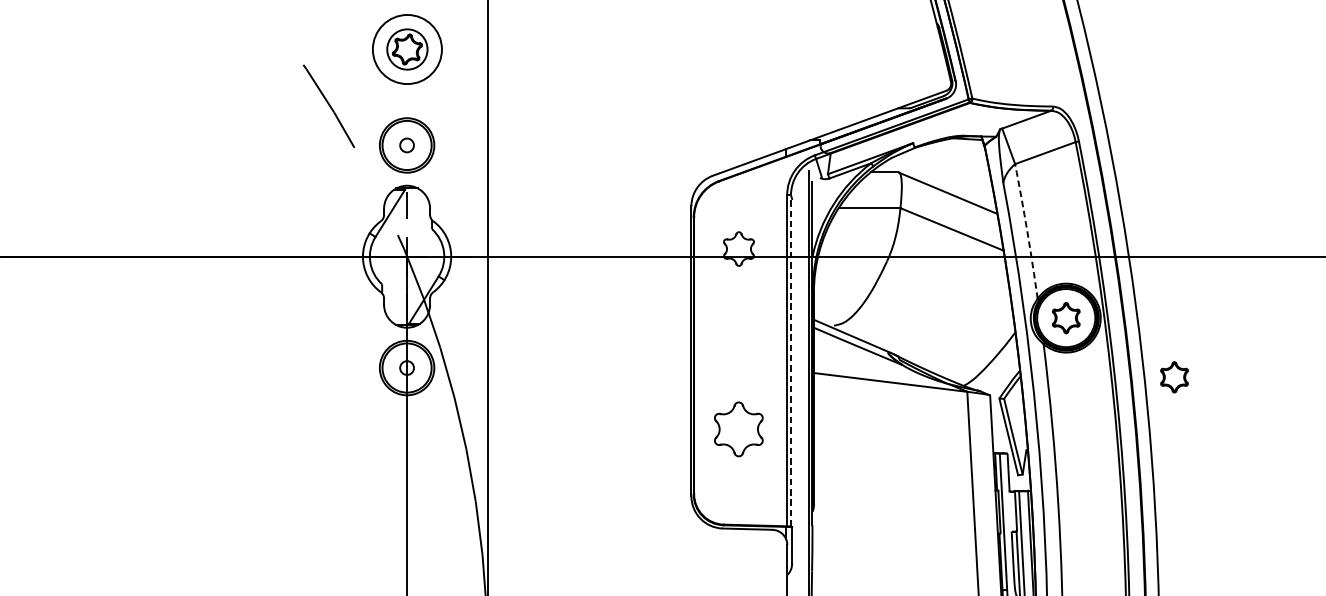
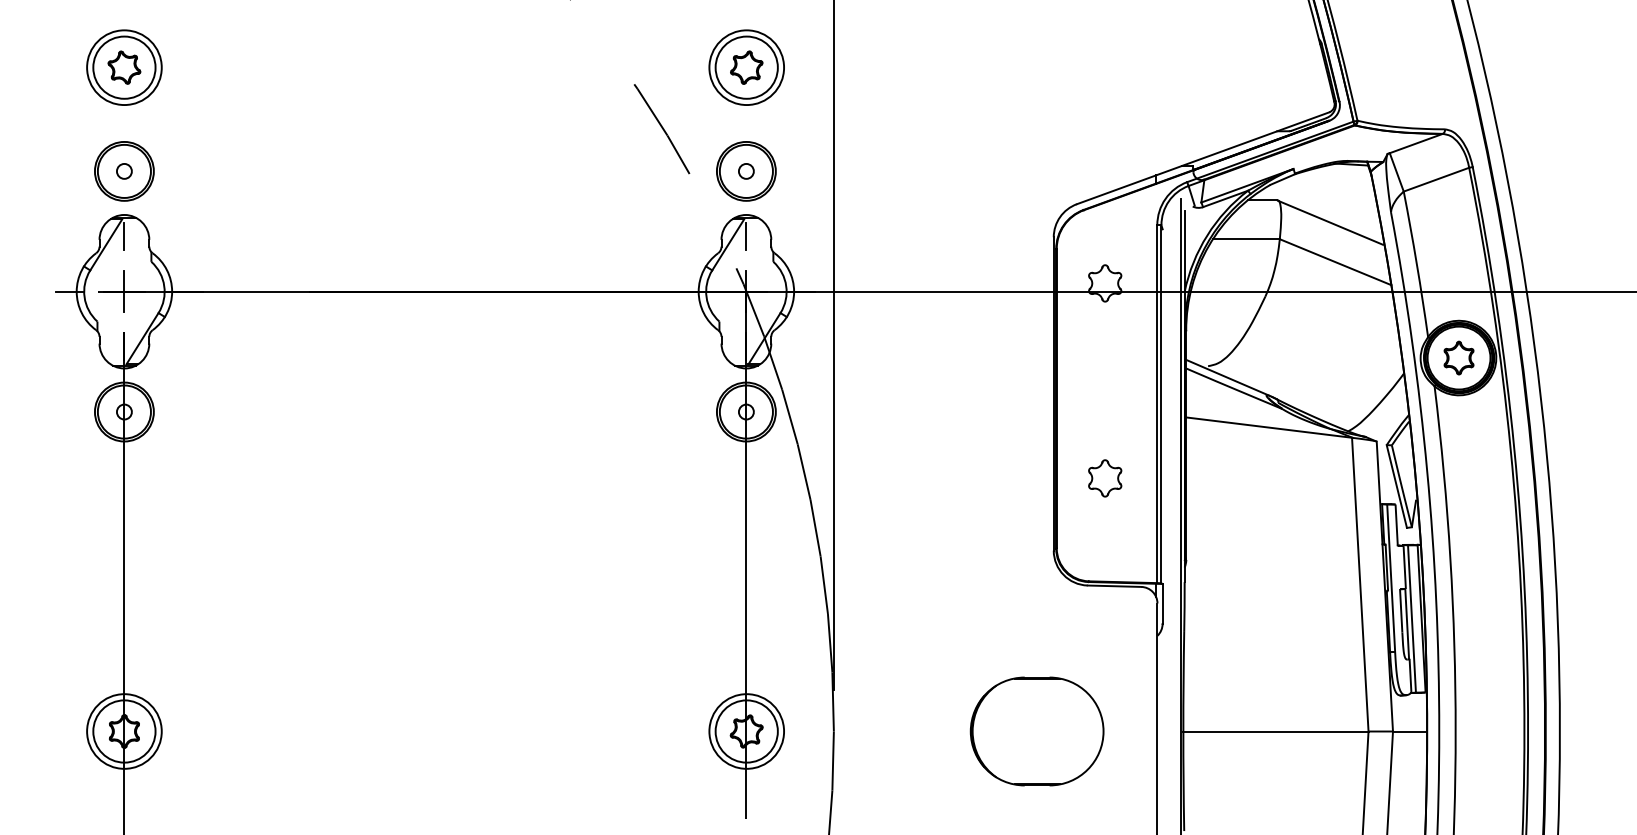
circle: (407, 49) -> (746, 67), size x1.43
arc: (1026, 231) -> (1416, 264), dashed -> solid
line: (791, 360) -> (1161, 403), dashed -> solid
part: (1174, 376) -> (1575, 421), removed
part: (739, 429) -> (1105, 478), size x0.62

